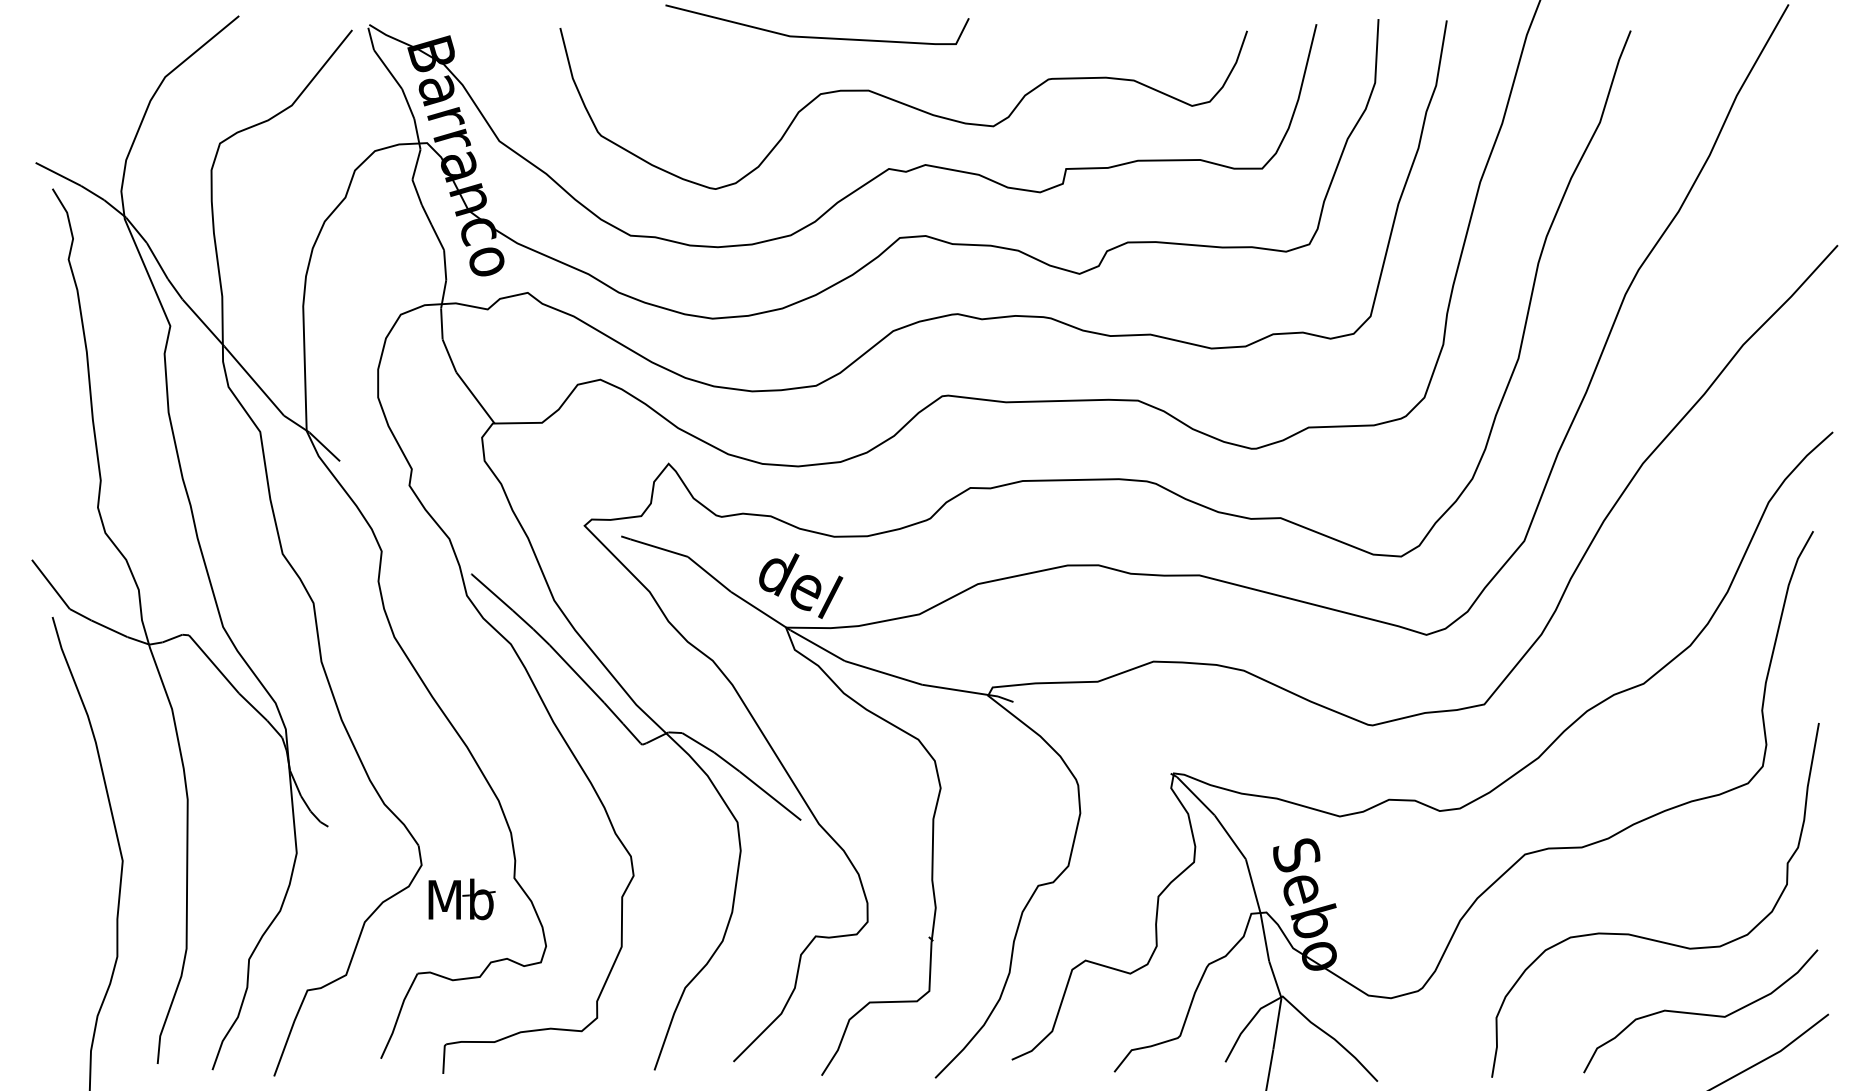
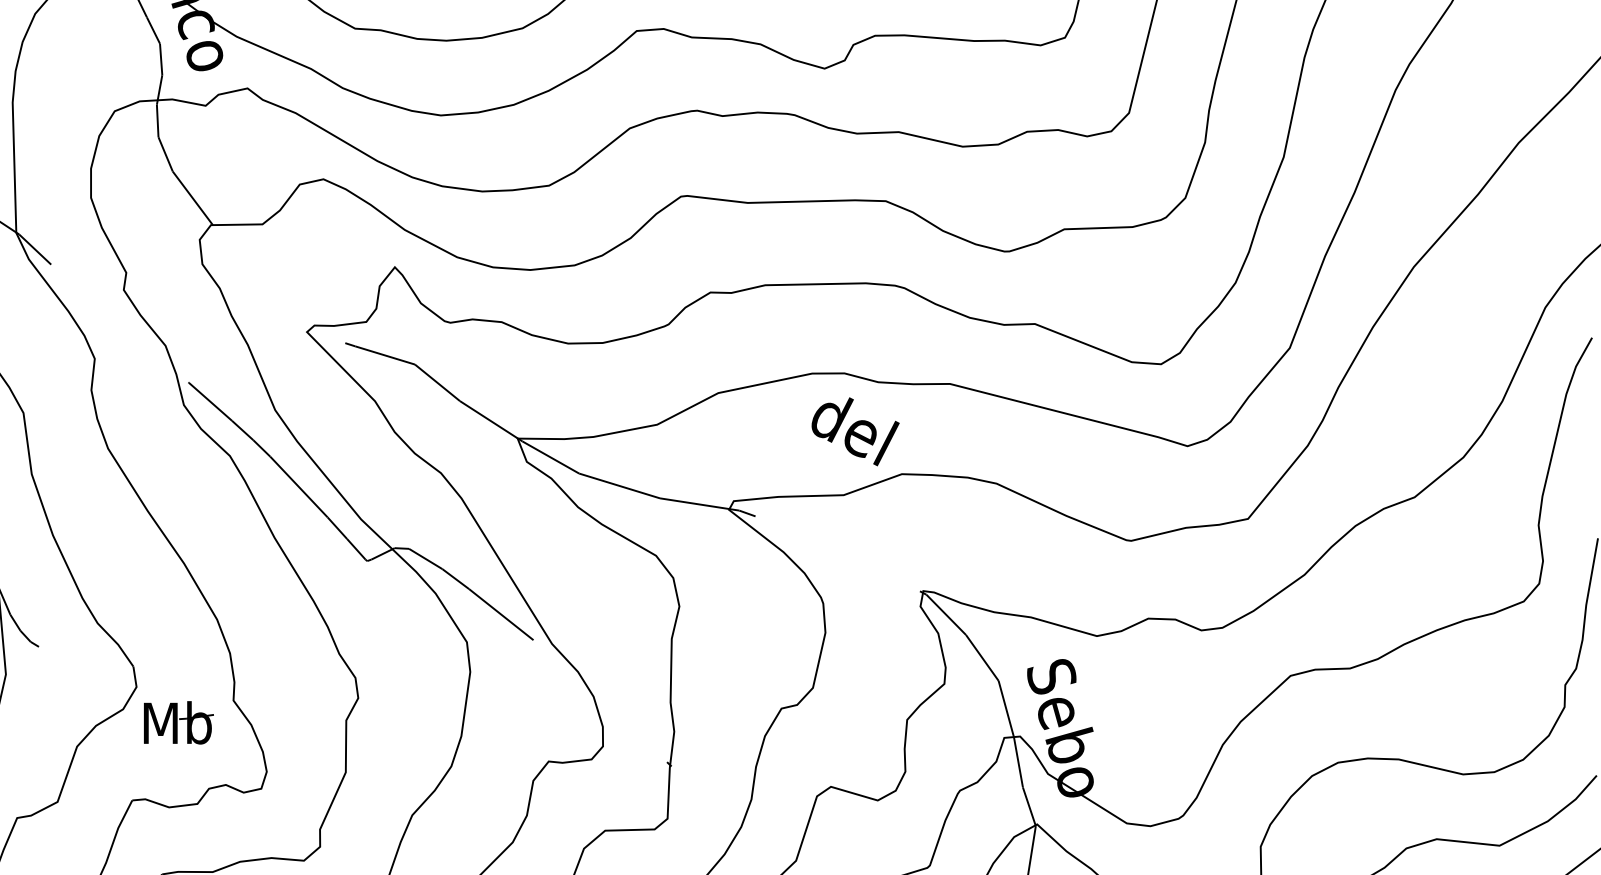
text: (801, 585) -> (855, 431), moved

